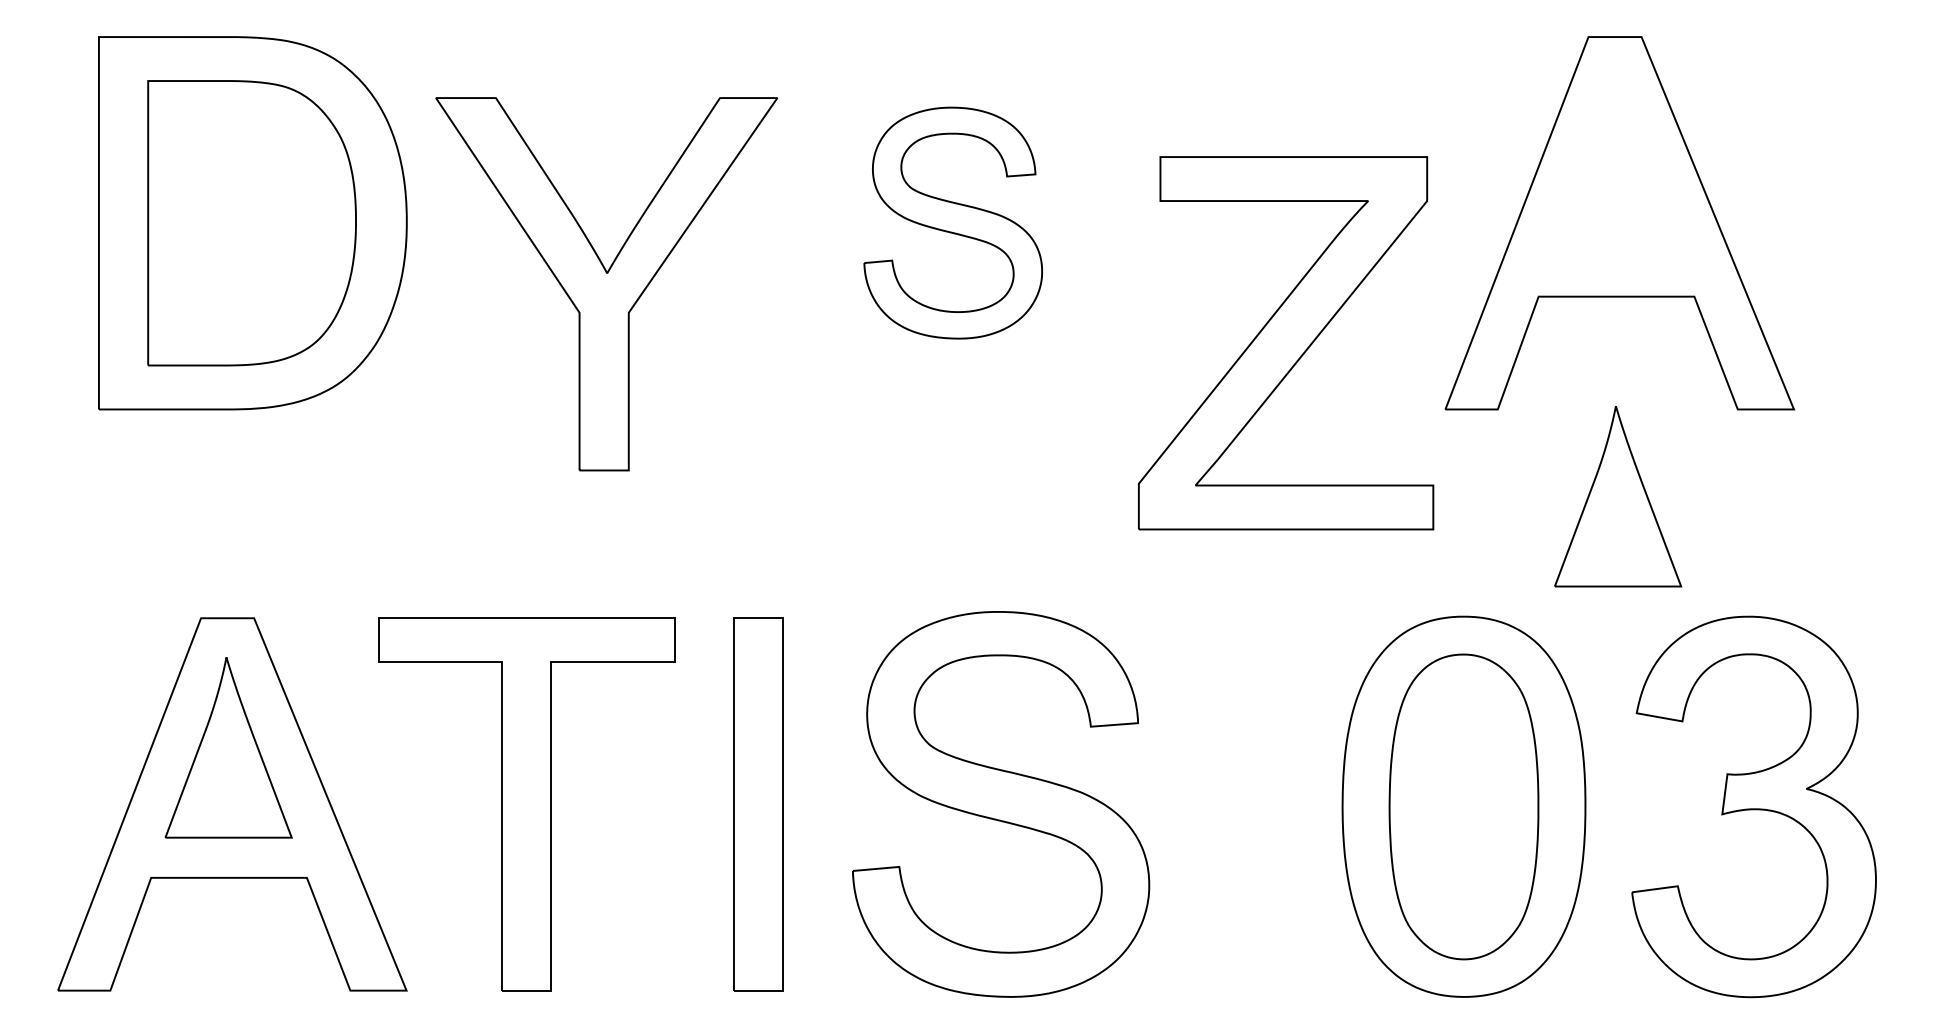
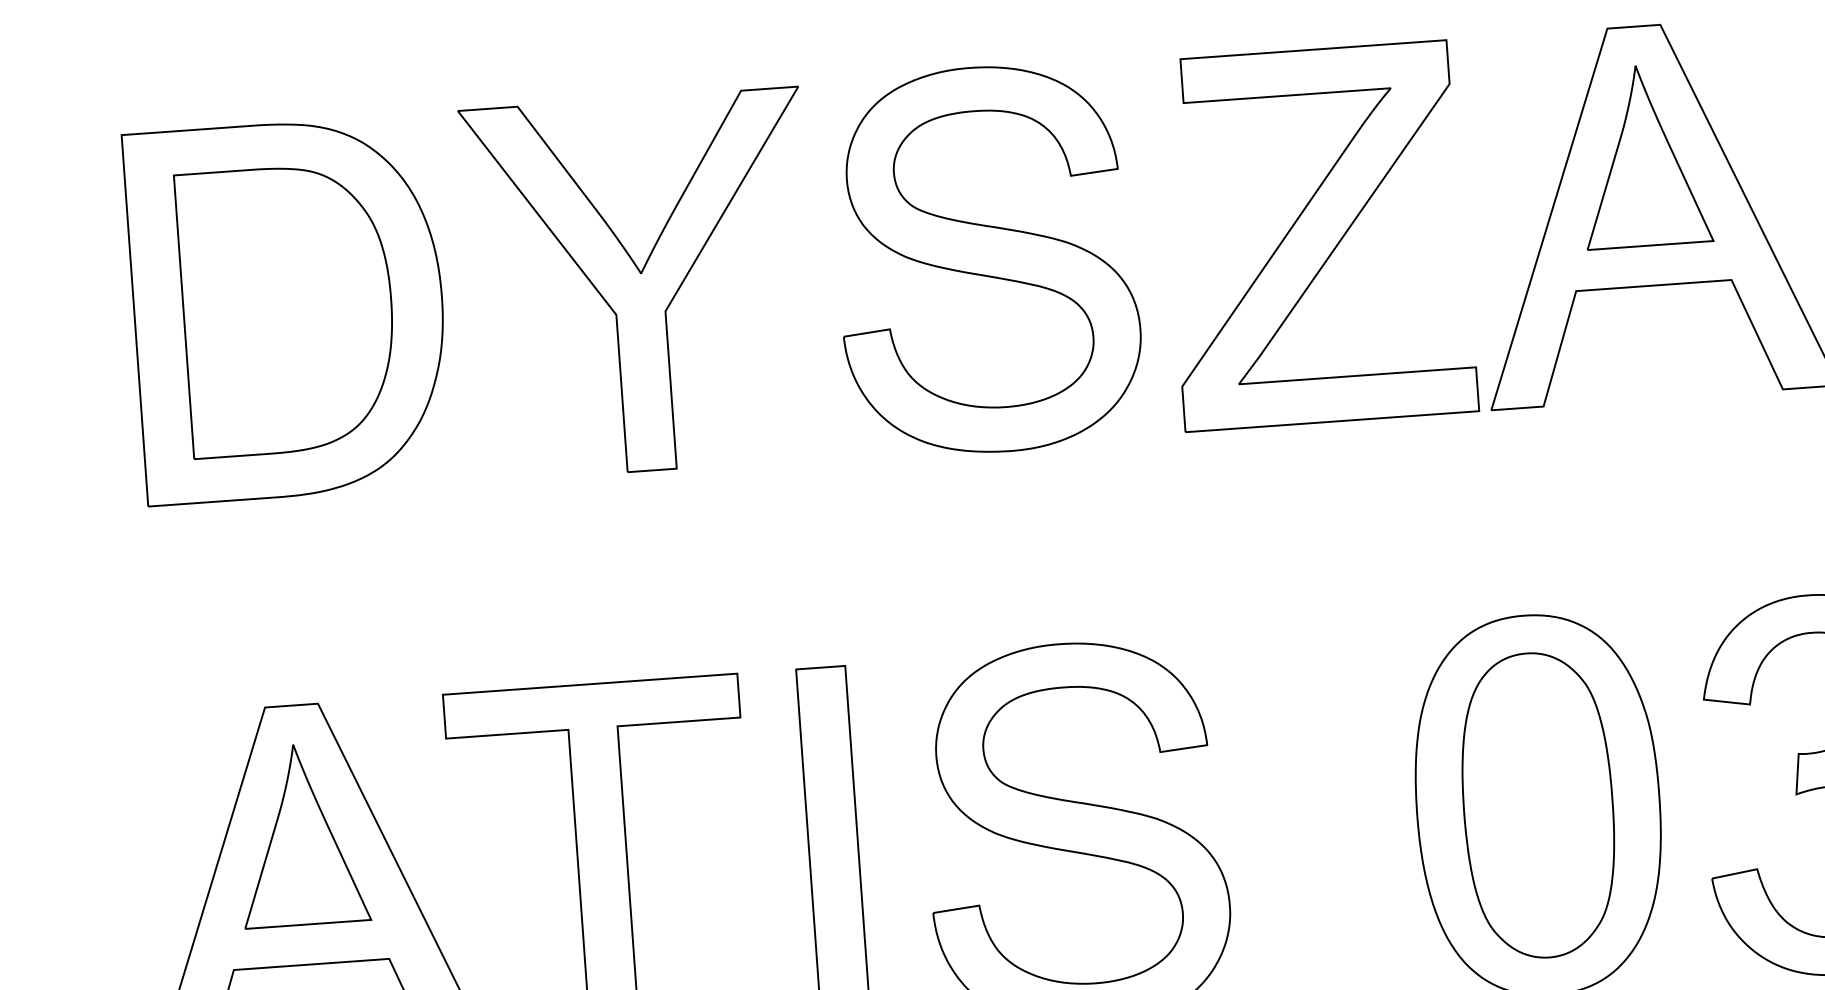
part: (953, 222) -> (987, 258), size x1.67
part: (606, 284) -> (641, 284), moved
part: (1286, 343) -> (1319, 236), moved
part: (1618, 496) -> (1644, 155), moved

